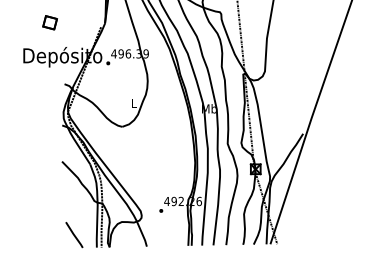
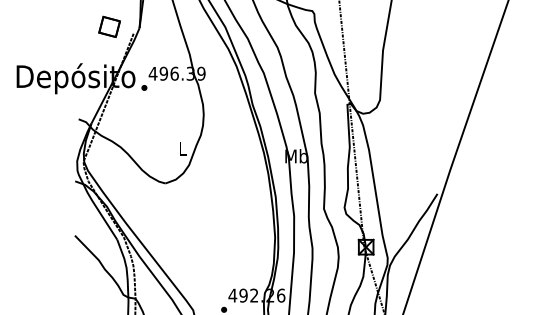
part: (49, 22) -> (108, 26), moved

